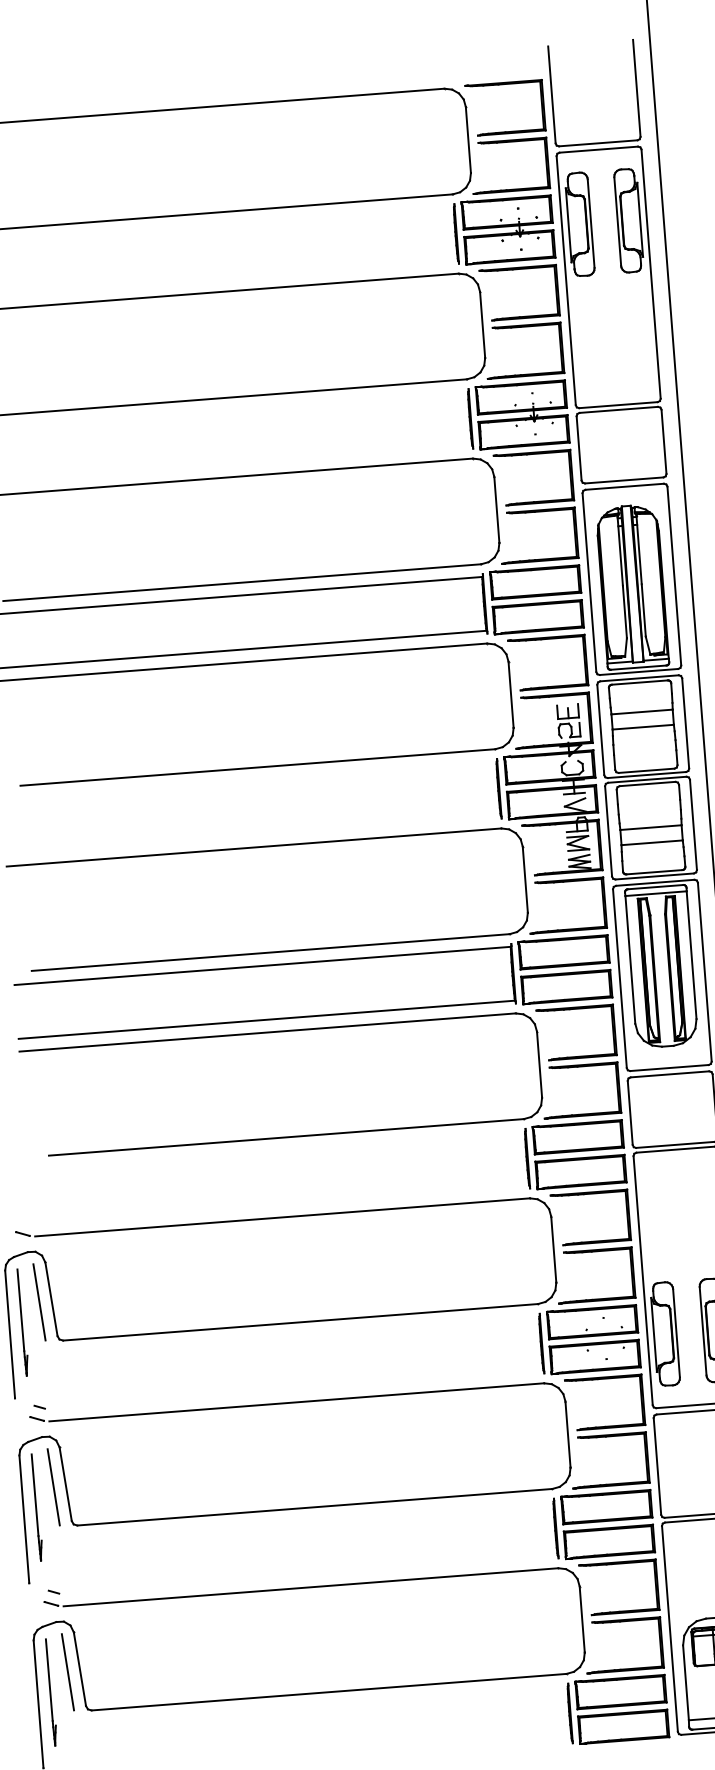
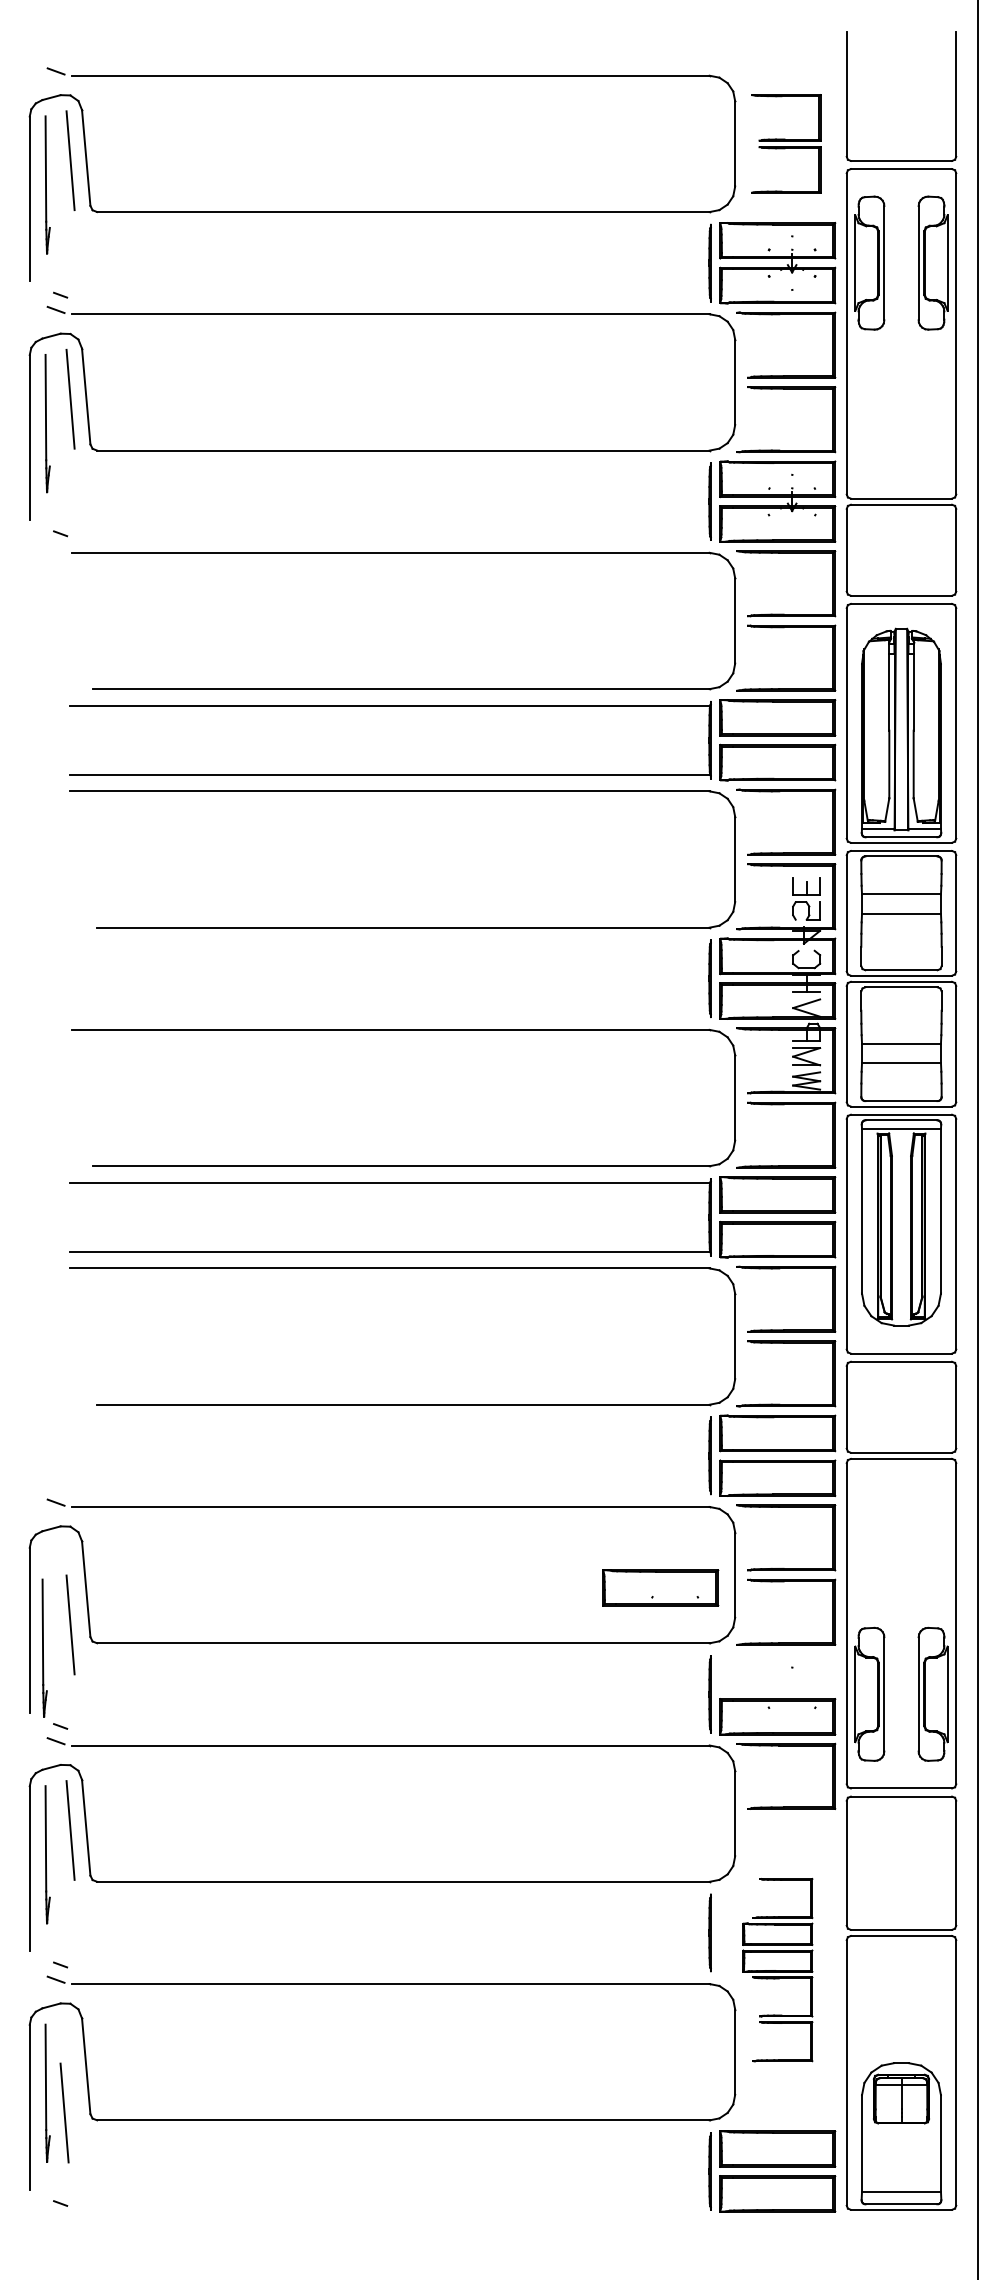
part: (508, 136) -> (786, 143), size x0.7
line: (39, 1302) -> (70, 1624), moved
part: (592, 1321) -> (660, 1587), moved
part: (23, 1322) -> (44, 1647), moved
part: (610, 1552) -> (777, 1969), size x0.6
line: (67, 1671) -> (64, 2112), moved

